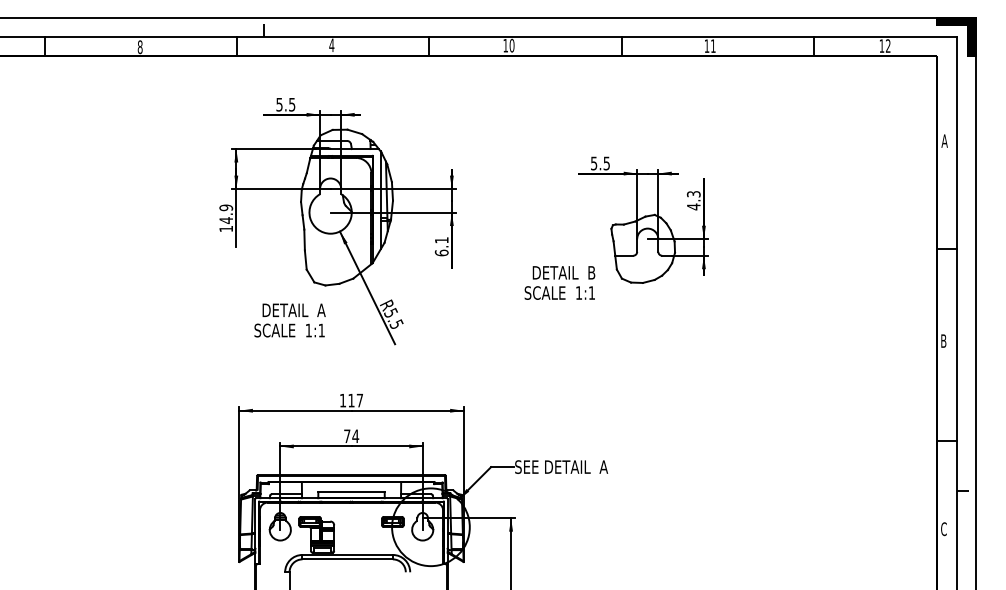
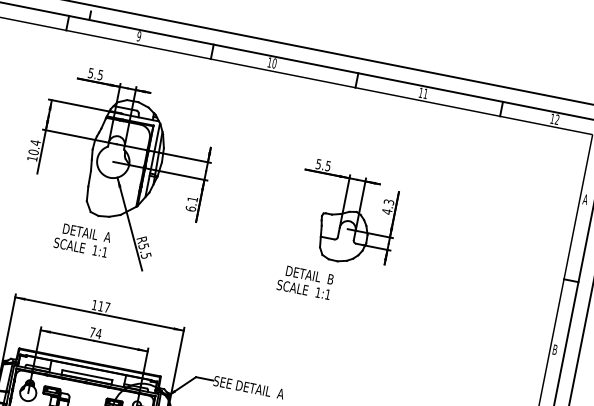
text: (331, 45) -> (138, 36), 4 -> 9
text: (226, 214) -> (34, 147), 14.9 -> 10.4
text: (559, 282) -> (305, 281), moved
text: (289, 320) -> (82, 240), moved

